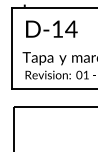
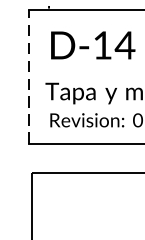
line: (12, 48) -> (28, 76), solid -> dashed

